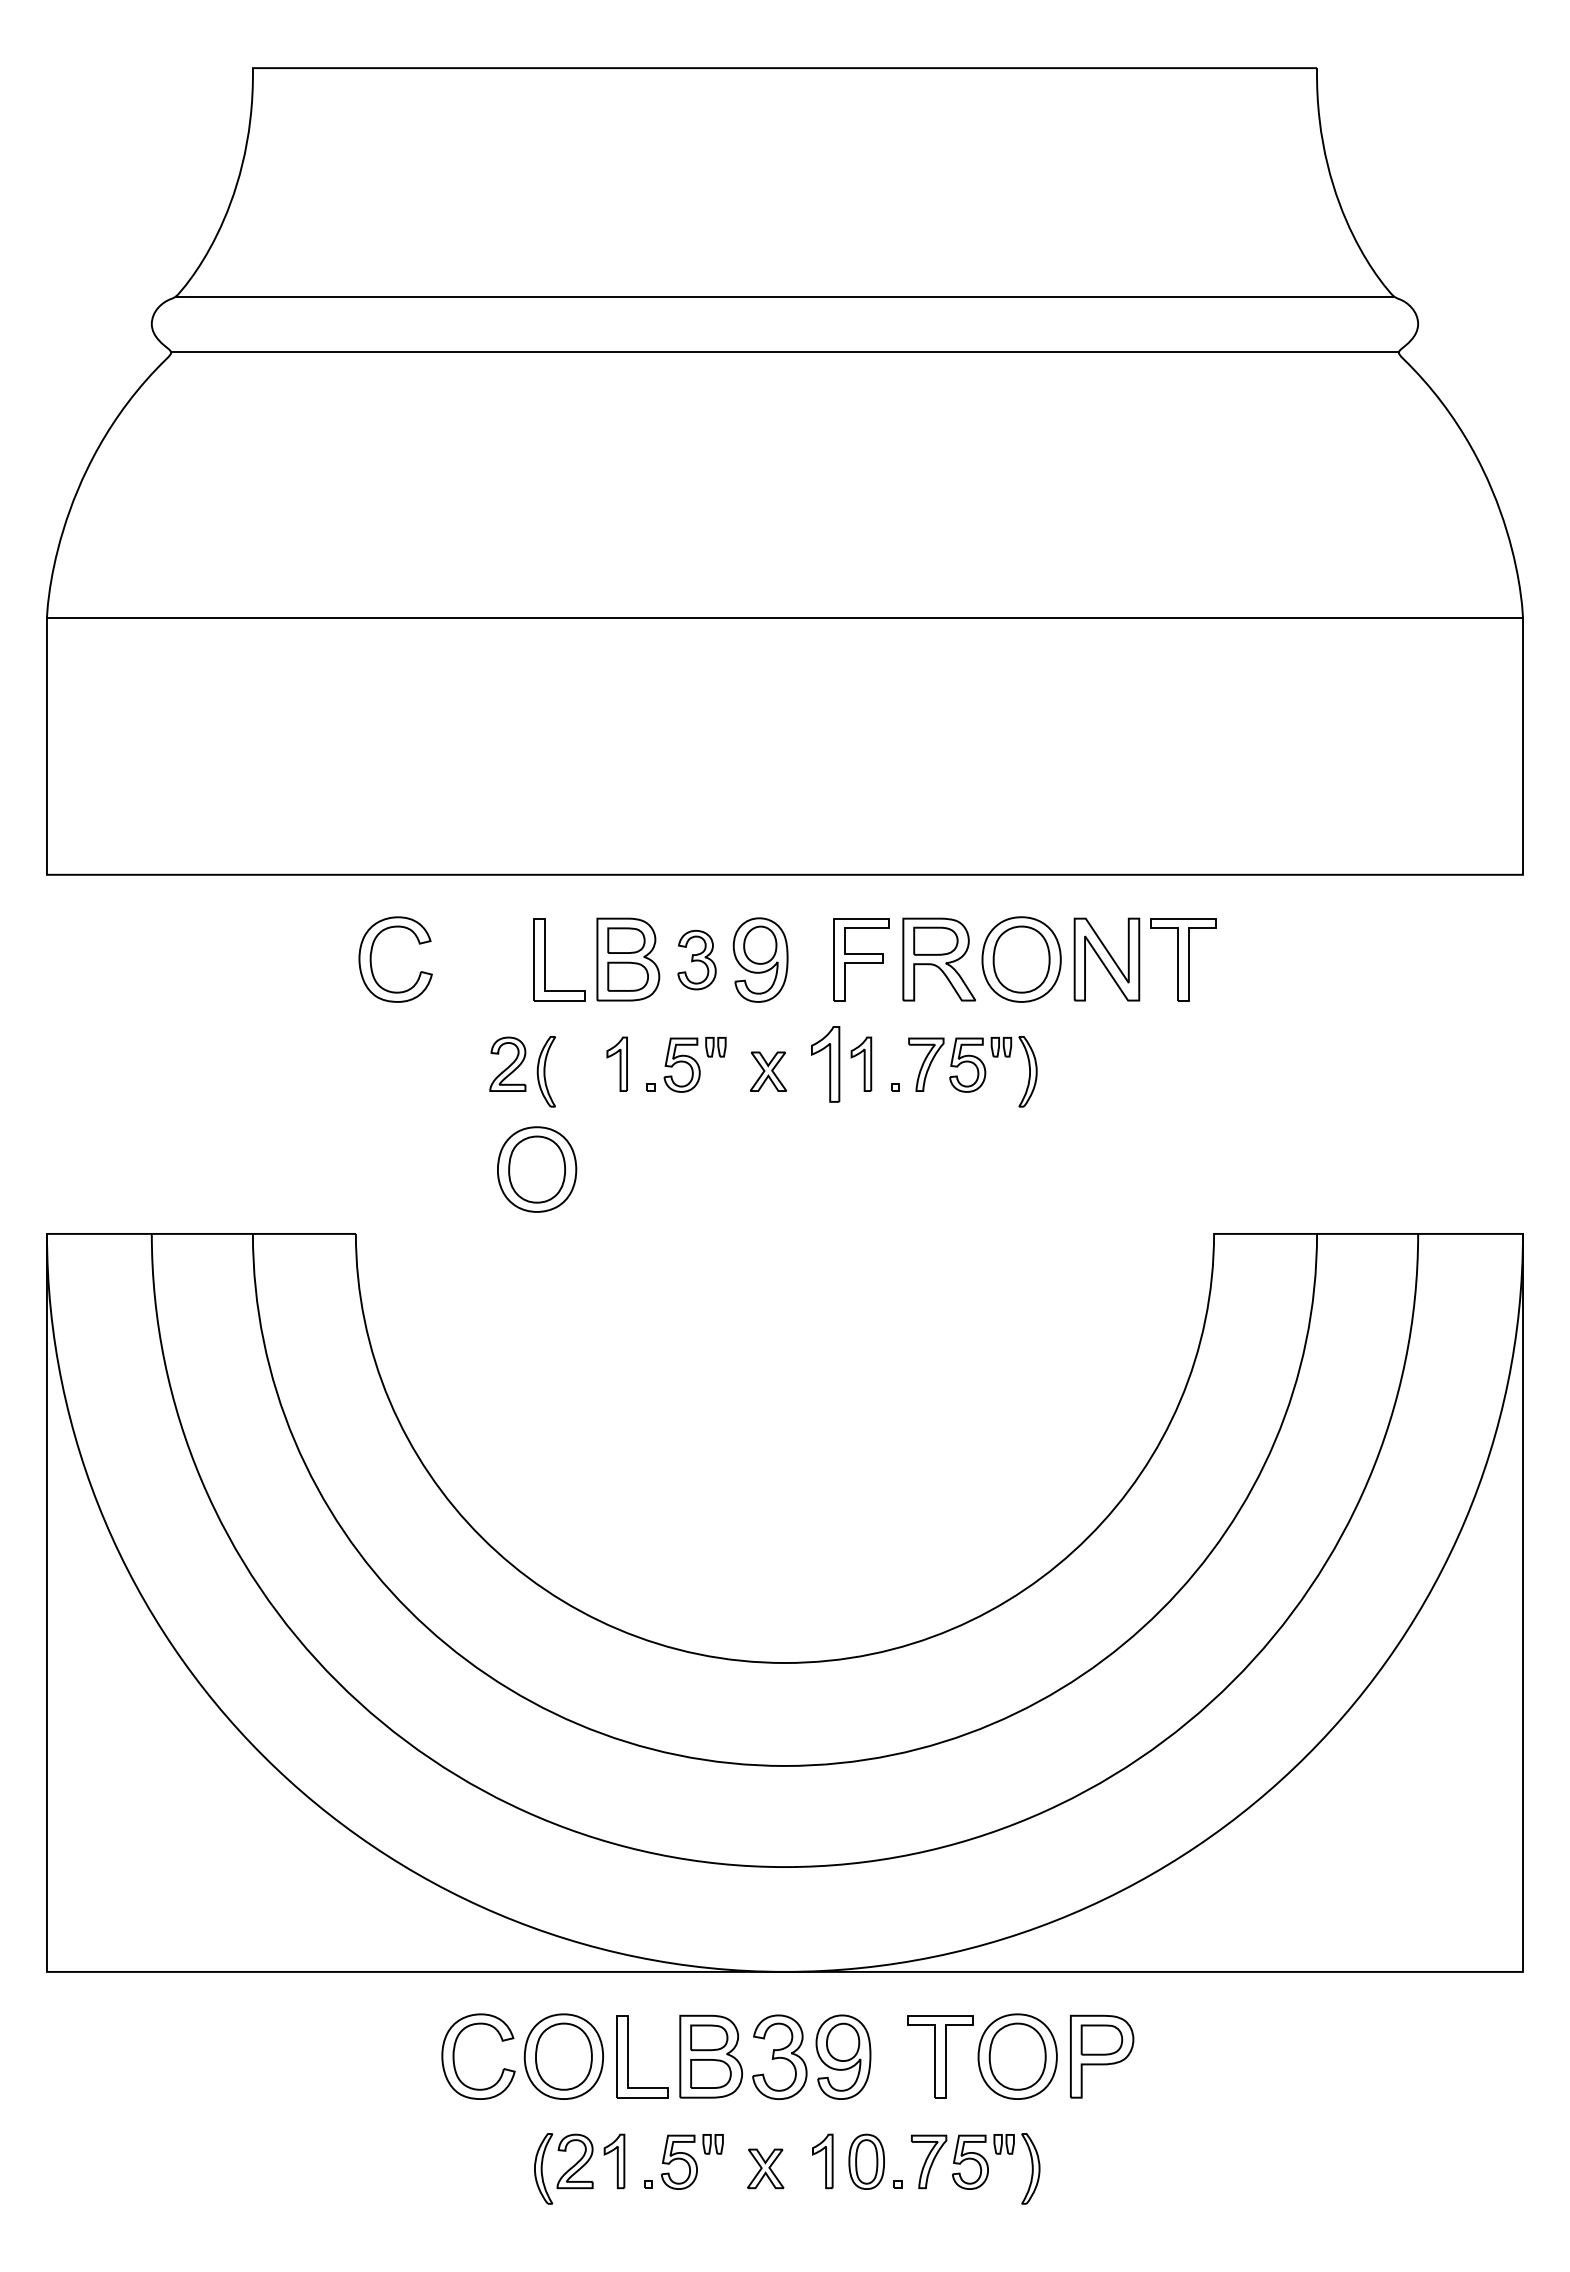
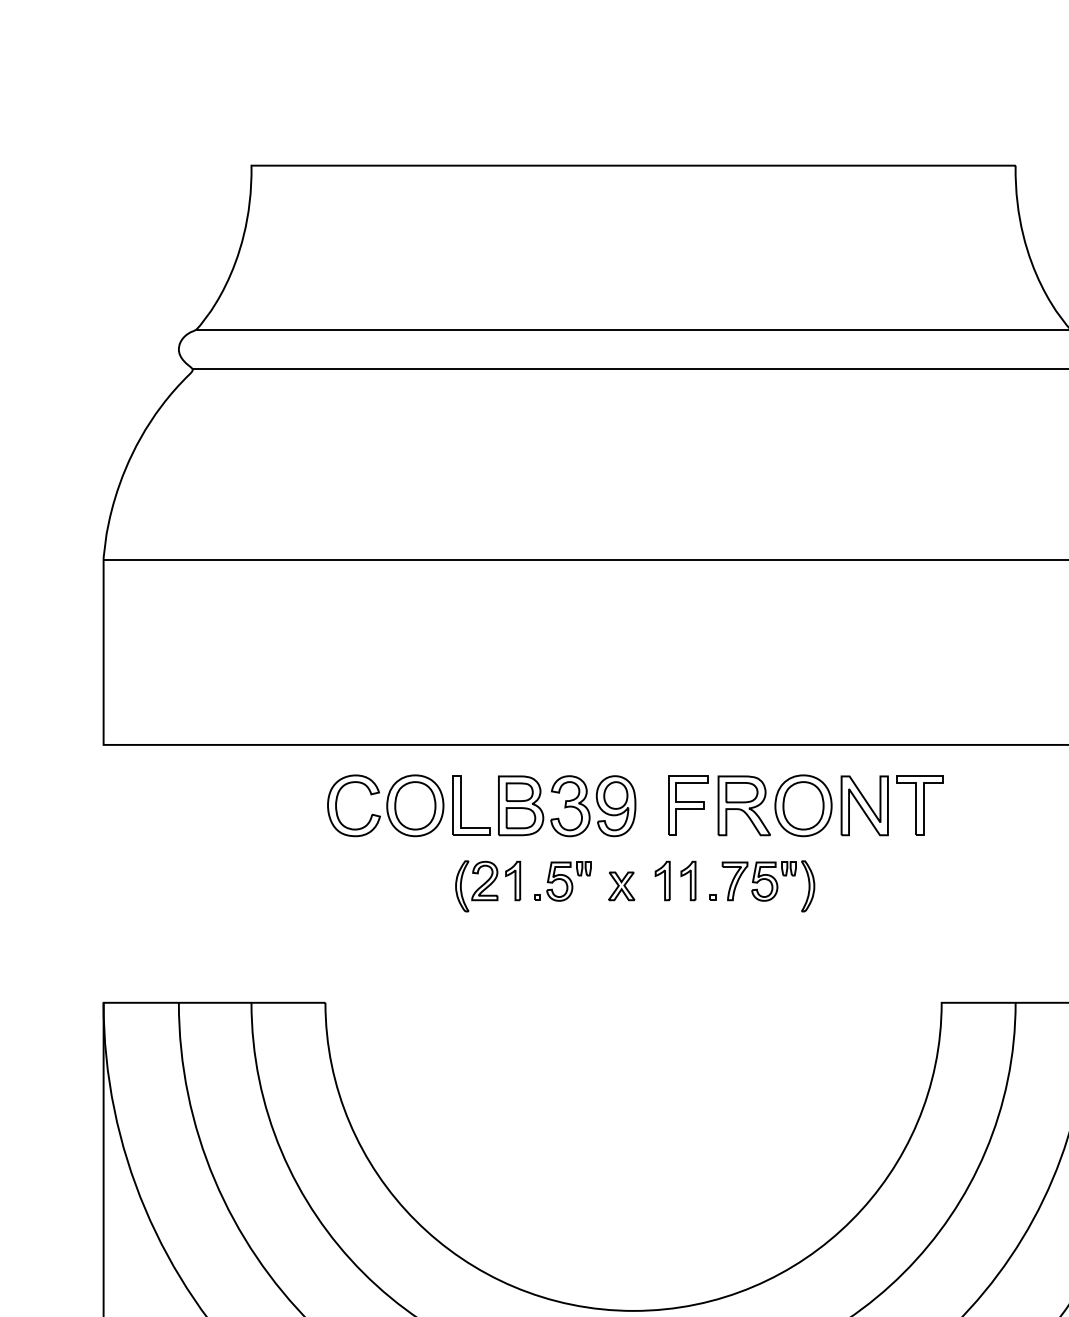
part: (696, 959) -> (570, 805), size x1.43
part: (507, 1063) -> (484, 880), moved
part: (825, 1063) -> (662, 880), size x0.71
part: (537, 1169) -> (415, 805), moved

